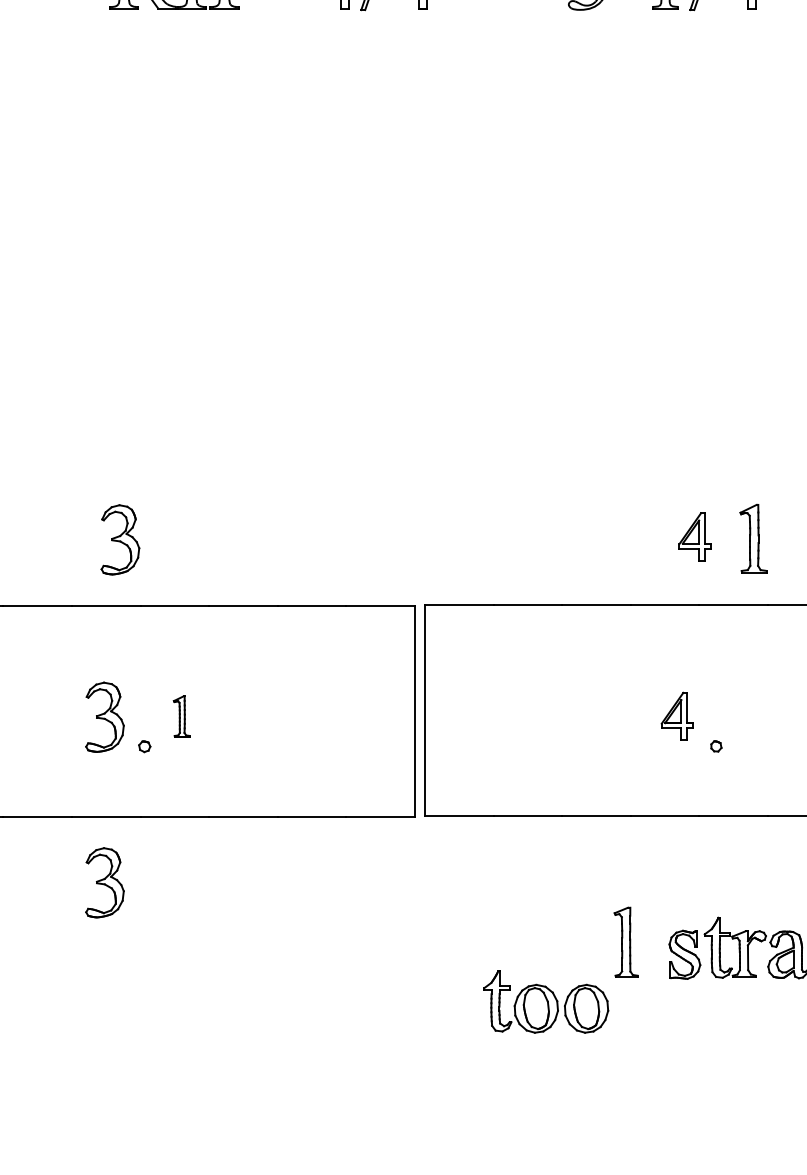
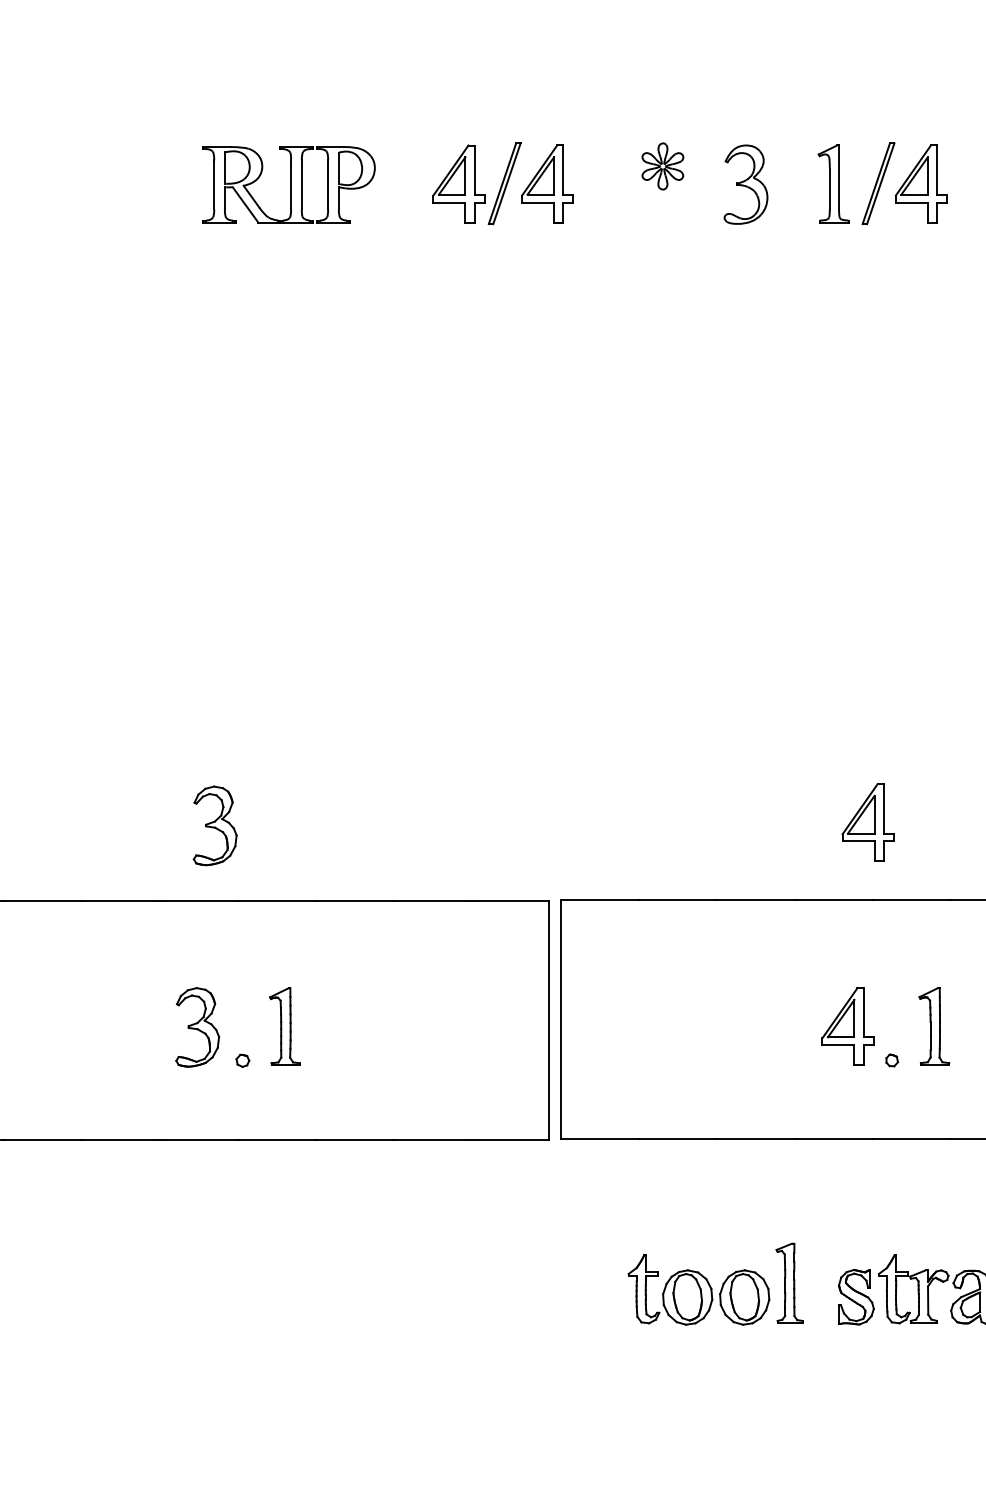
part: (694, 536) -> (867, 822), size x1.43
part: (753, 538) -> (934, 1026), moved
part: (181, 716) -> (284, 1026), size x1.67
part: (677, 716) -> (847, 1026), size x1.43
part: (104, 882) -> (197, 1215), removed
part: (545, 1001) -> (698, 1289), moved

